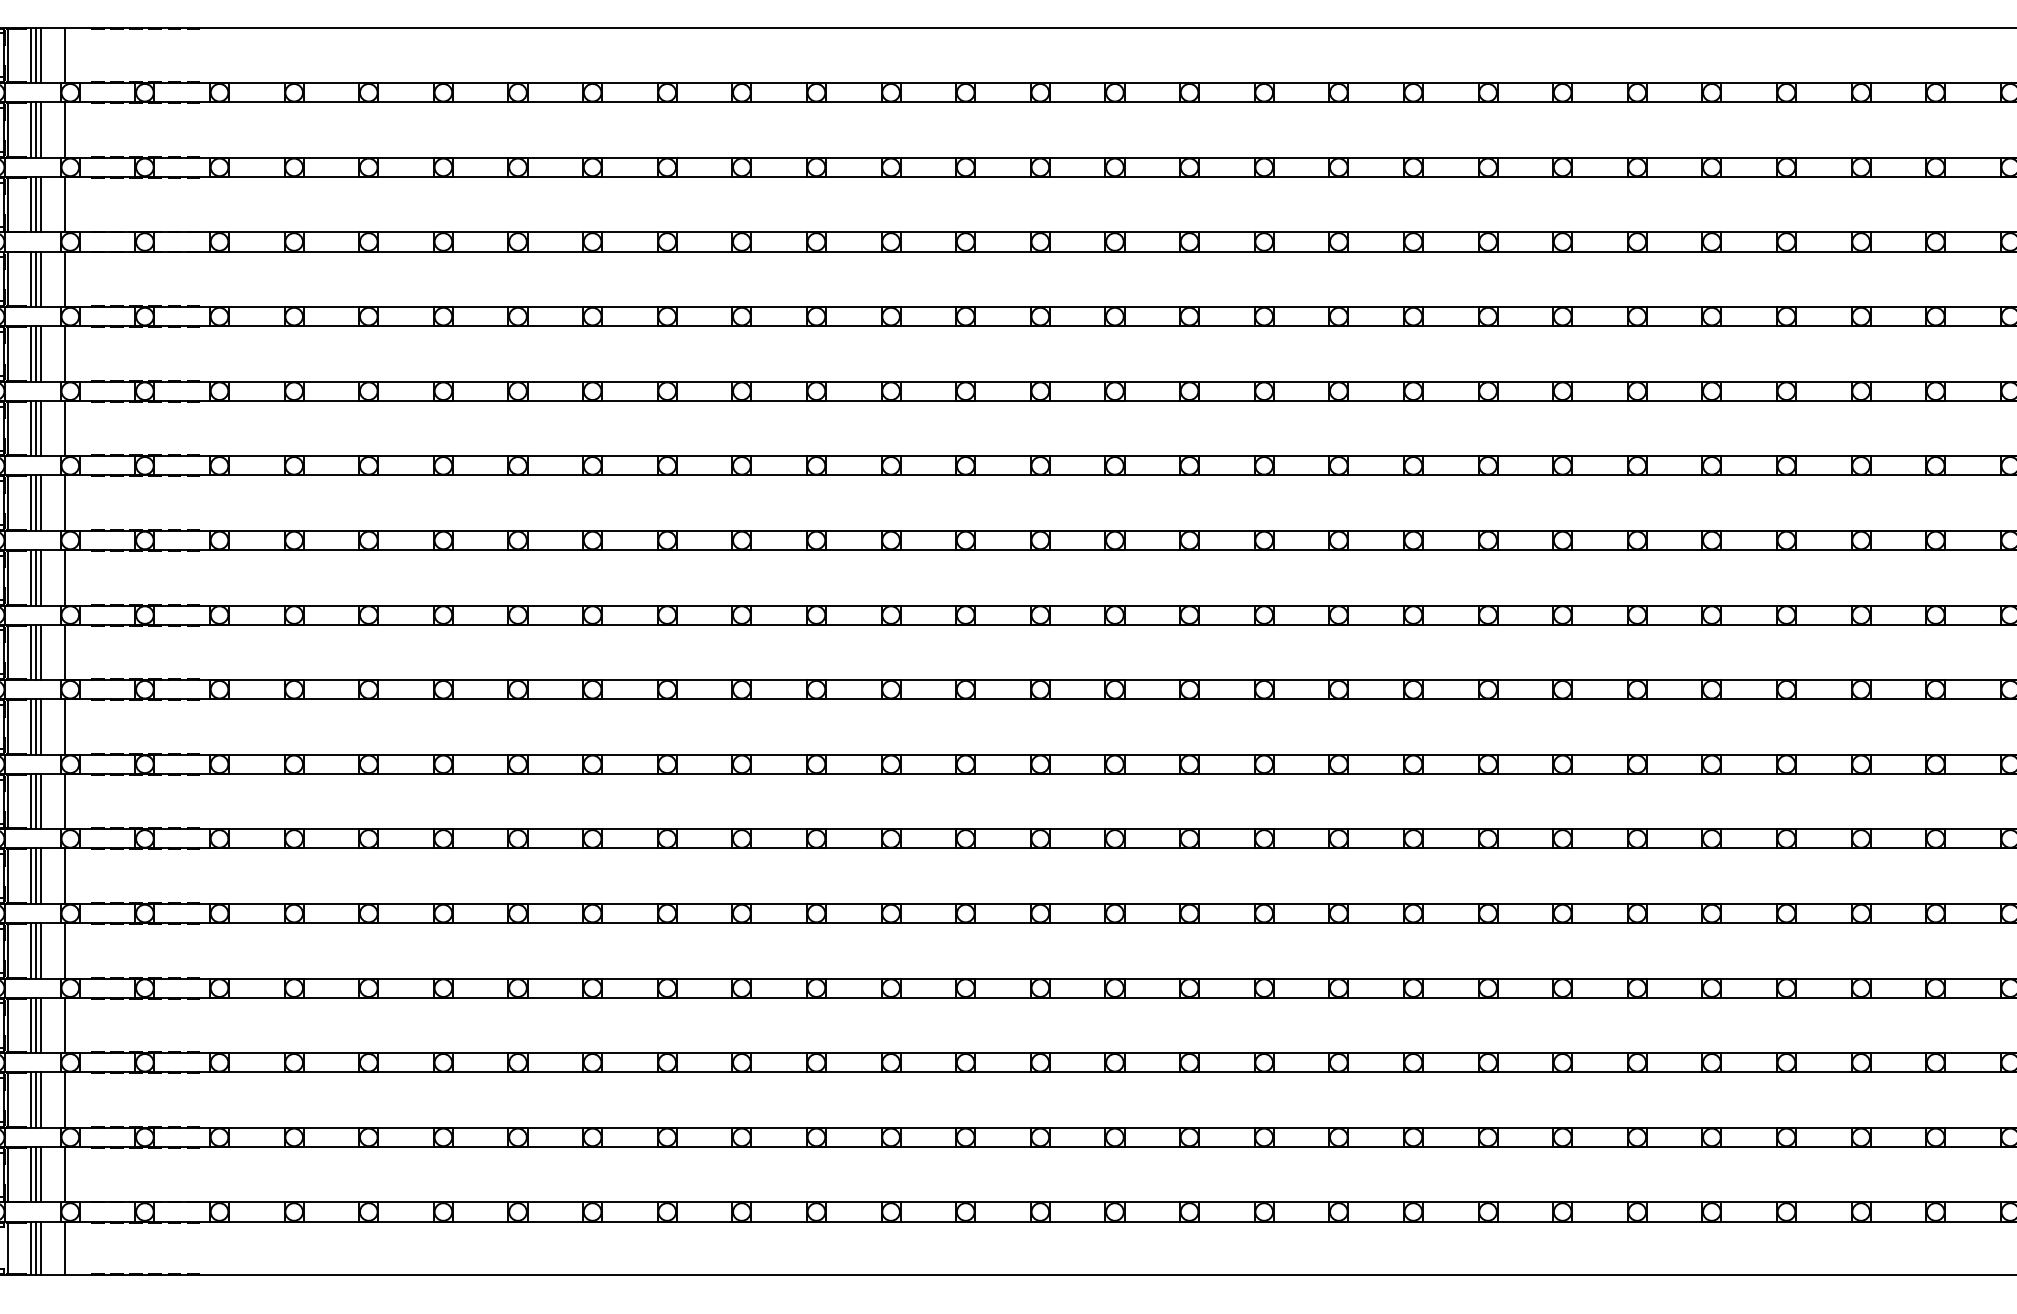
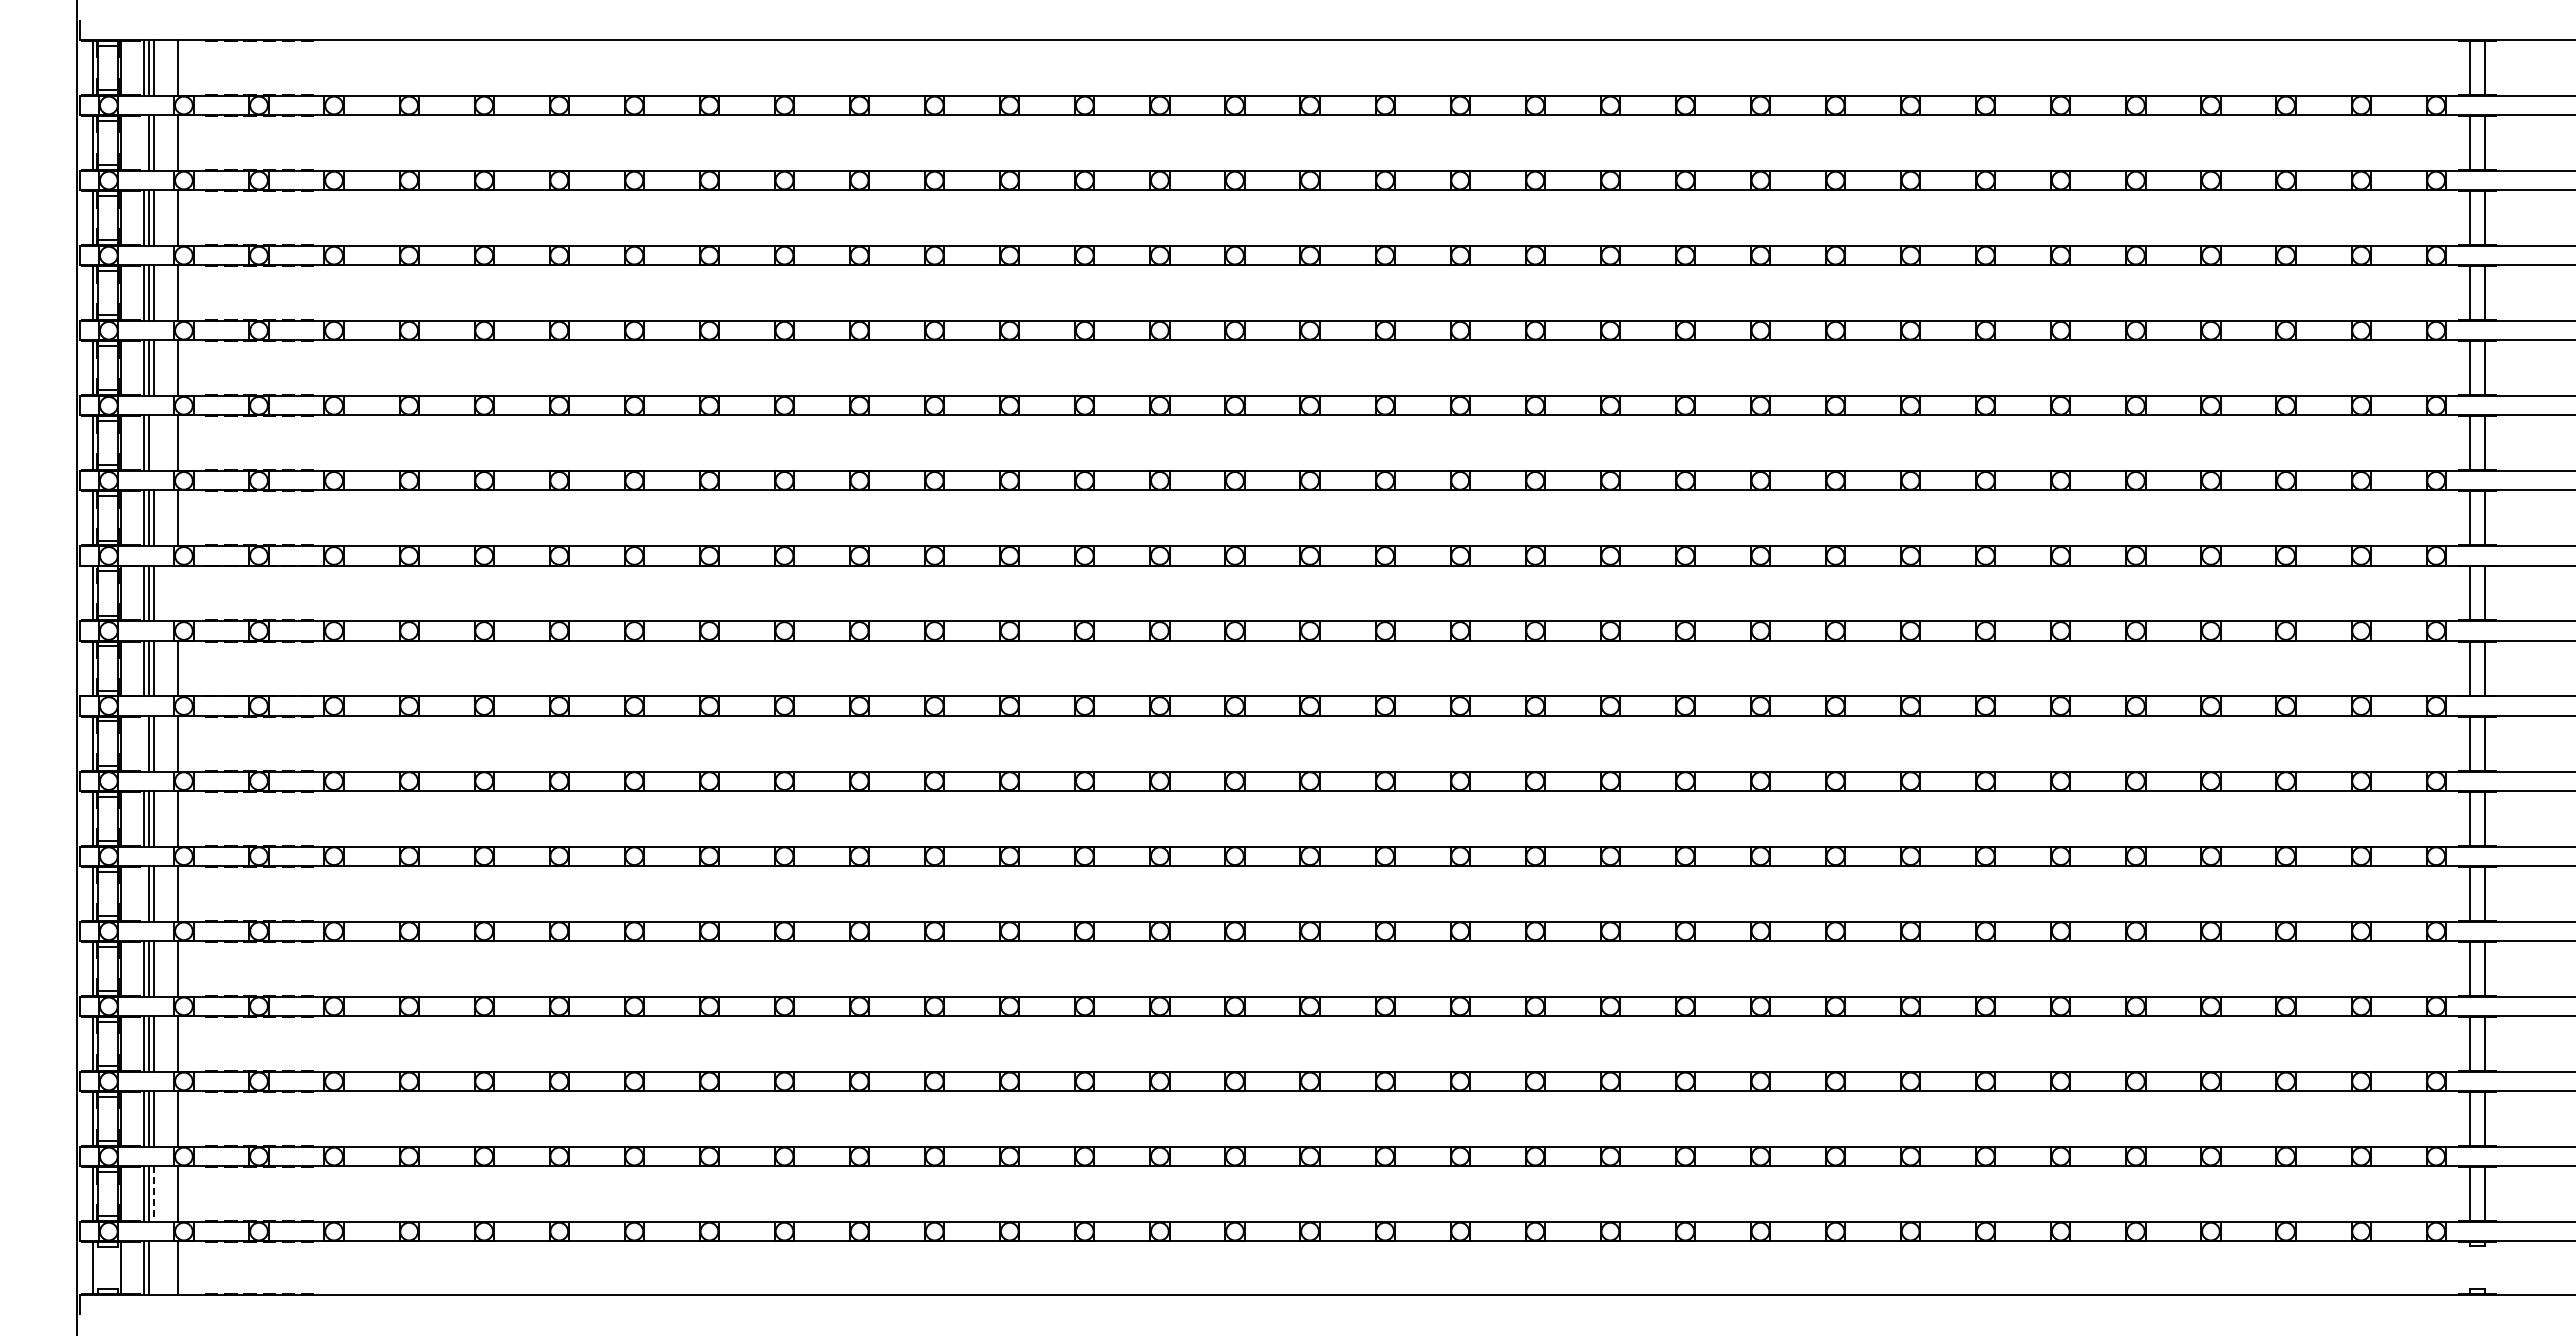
line: (31, 129) -> (144, 142), removed
line: (41, 428) -> (154, 443), removed
line: (64, 577) -> (178, 593), removed
line: (31, 726) -> (144, 743), removed
line: (31, 875) -> (144, 893), removed
line: (41, 1175) -> (154, 1194), solid -> dashed
line: (41, 1247) -> (154, 1267), removed

